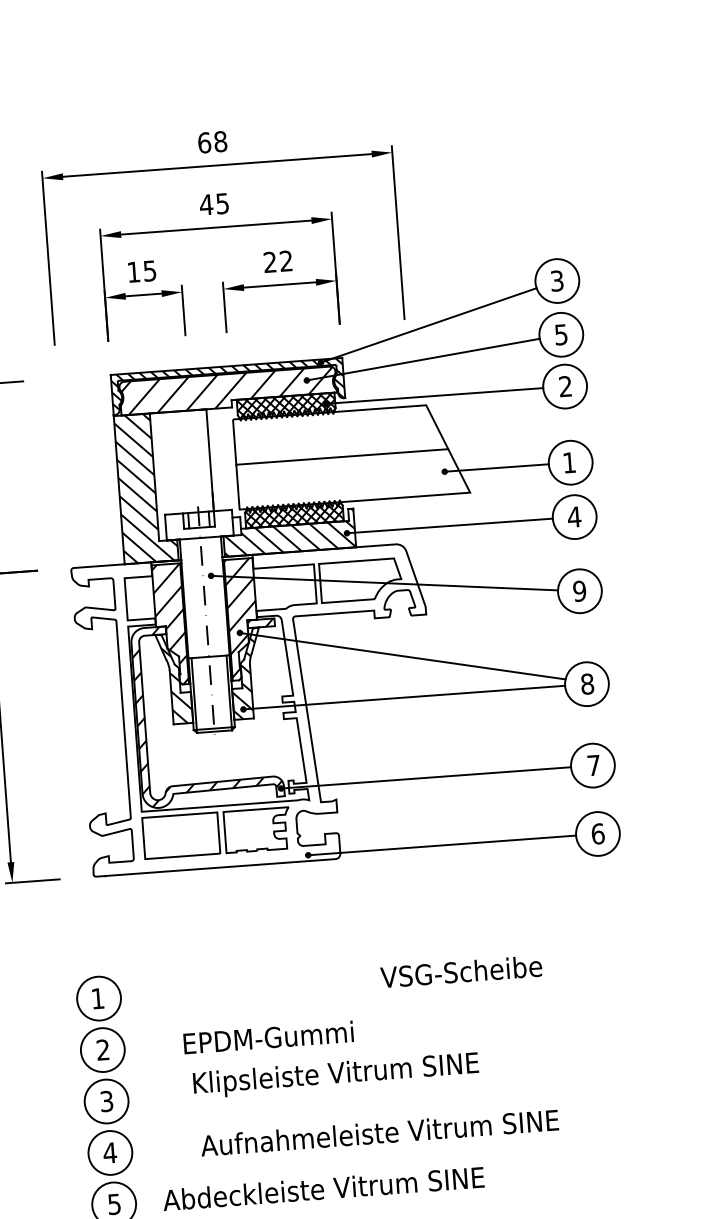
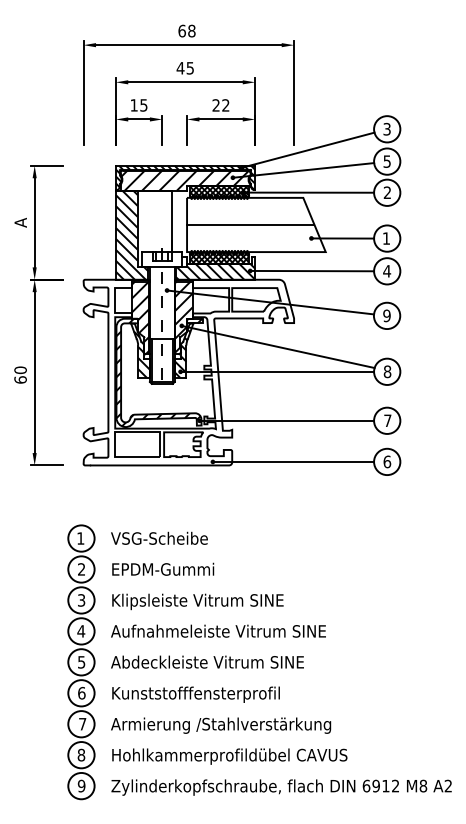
text: (461, 970) -> (159, 537), moved
text: (269, 1036) -> (163, 568), moved
text: (335, 1074) -> (197, 601), moved
text: (379, 1131) -> (218, 630), moved

